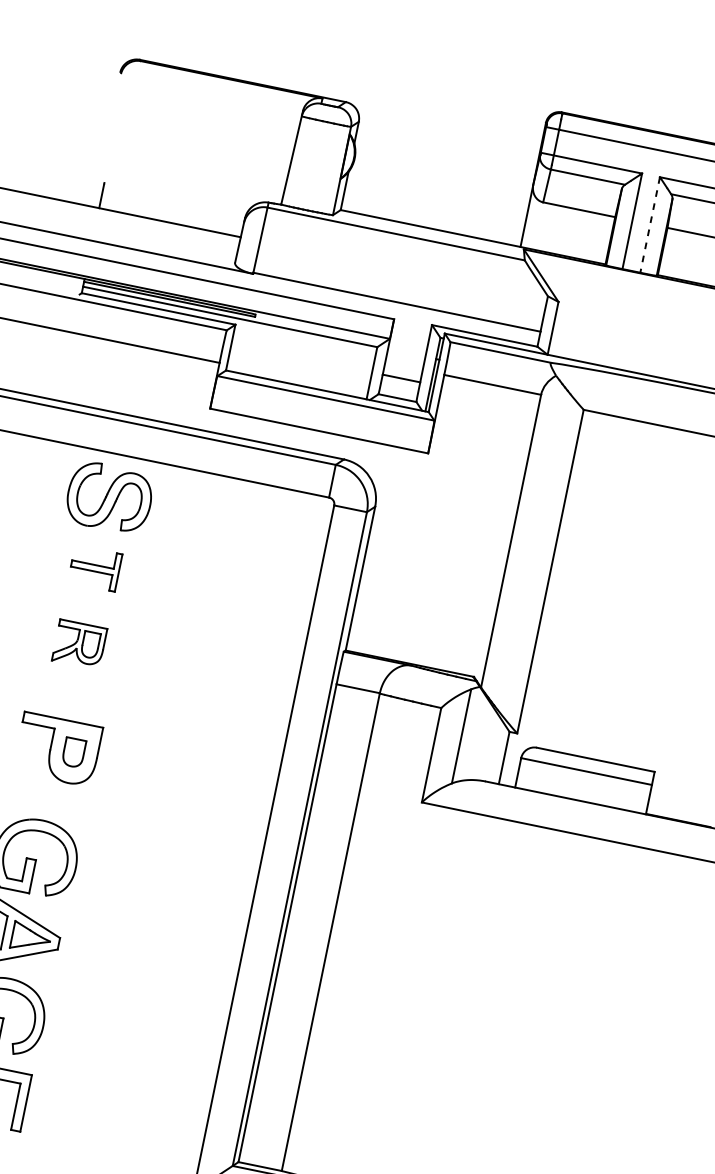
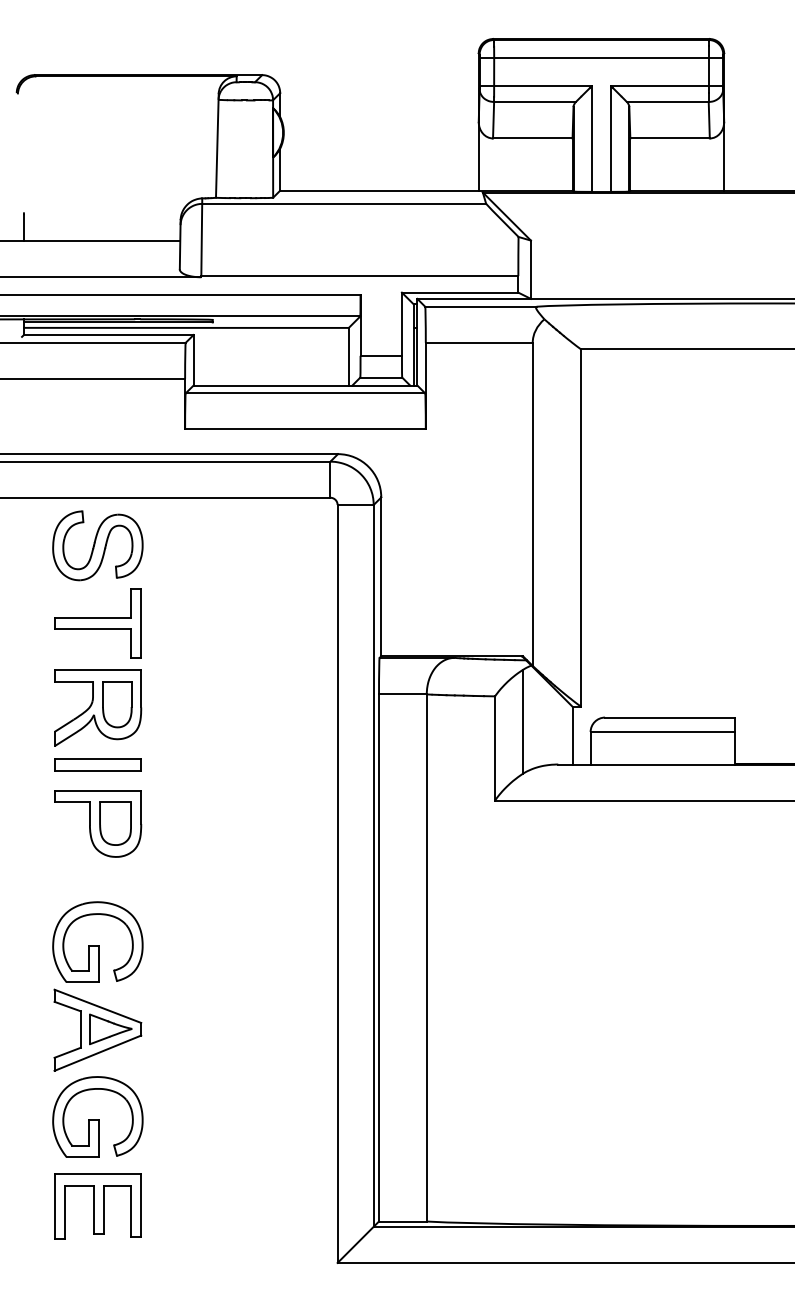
line: (650, 225) -> (611, 139), dashed -> solid
part: (94, 568) -> (97, 623), size x1.67
part: (80, 644) -> (98, 707), size x1.67
part: (68, 695) -> (97, 764), added
part: (73, 752) -> (115, 823), size x1.43

